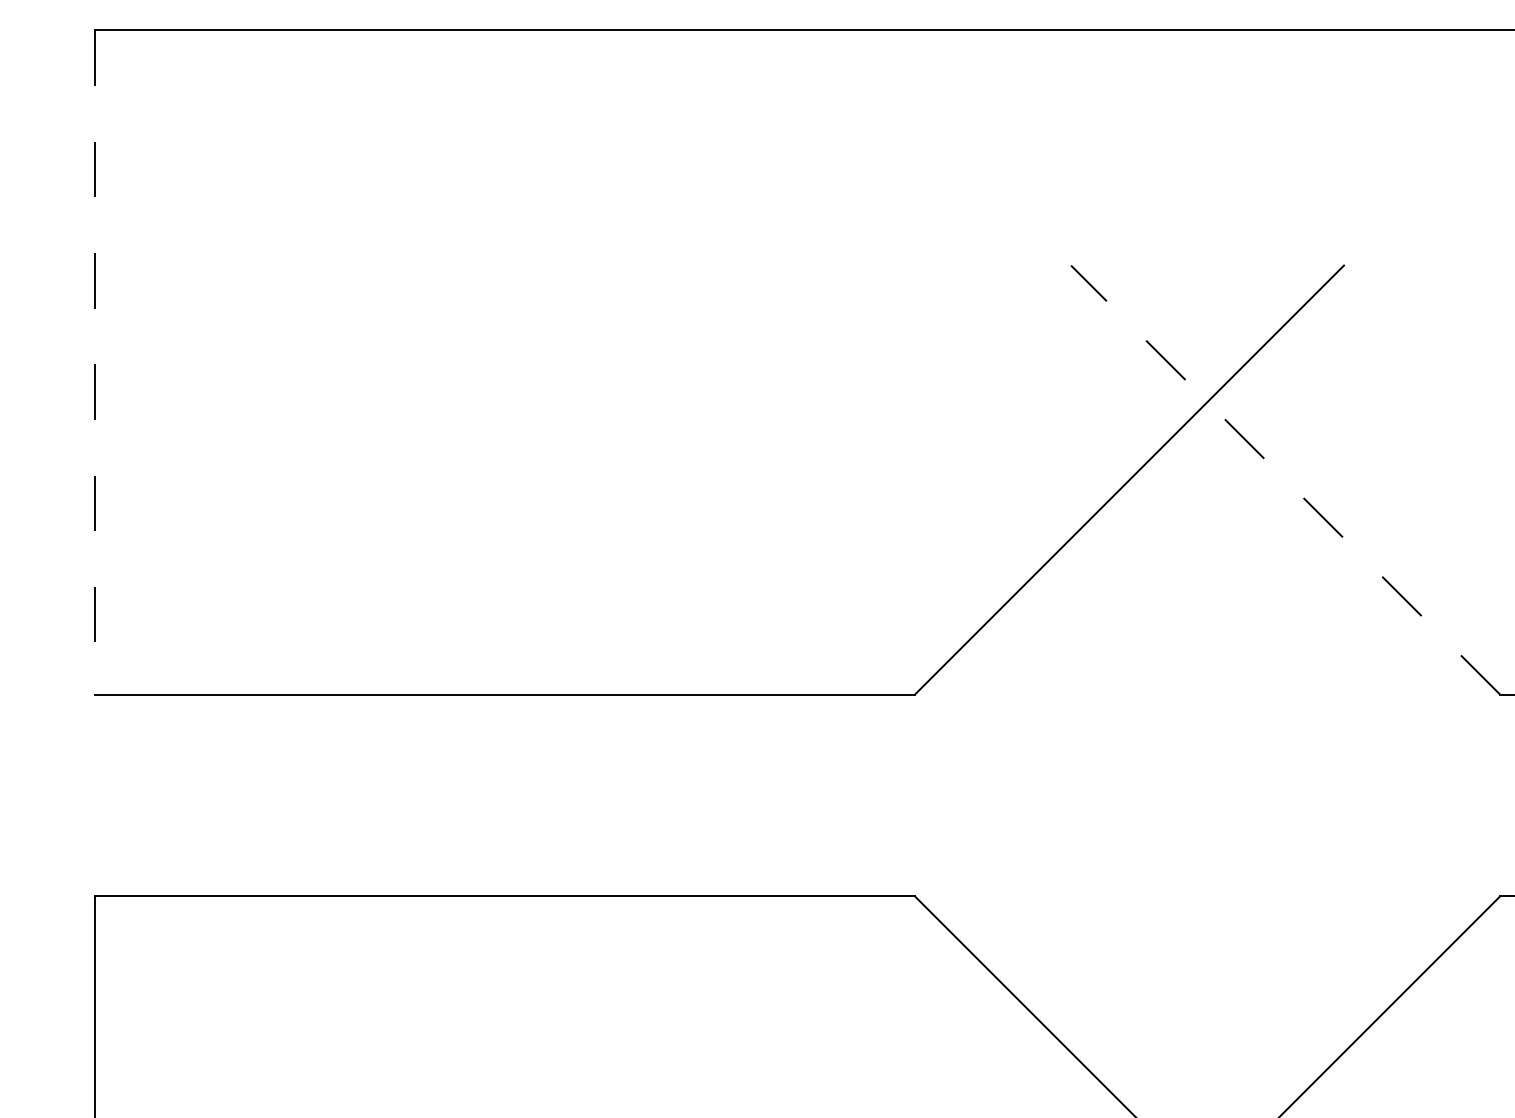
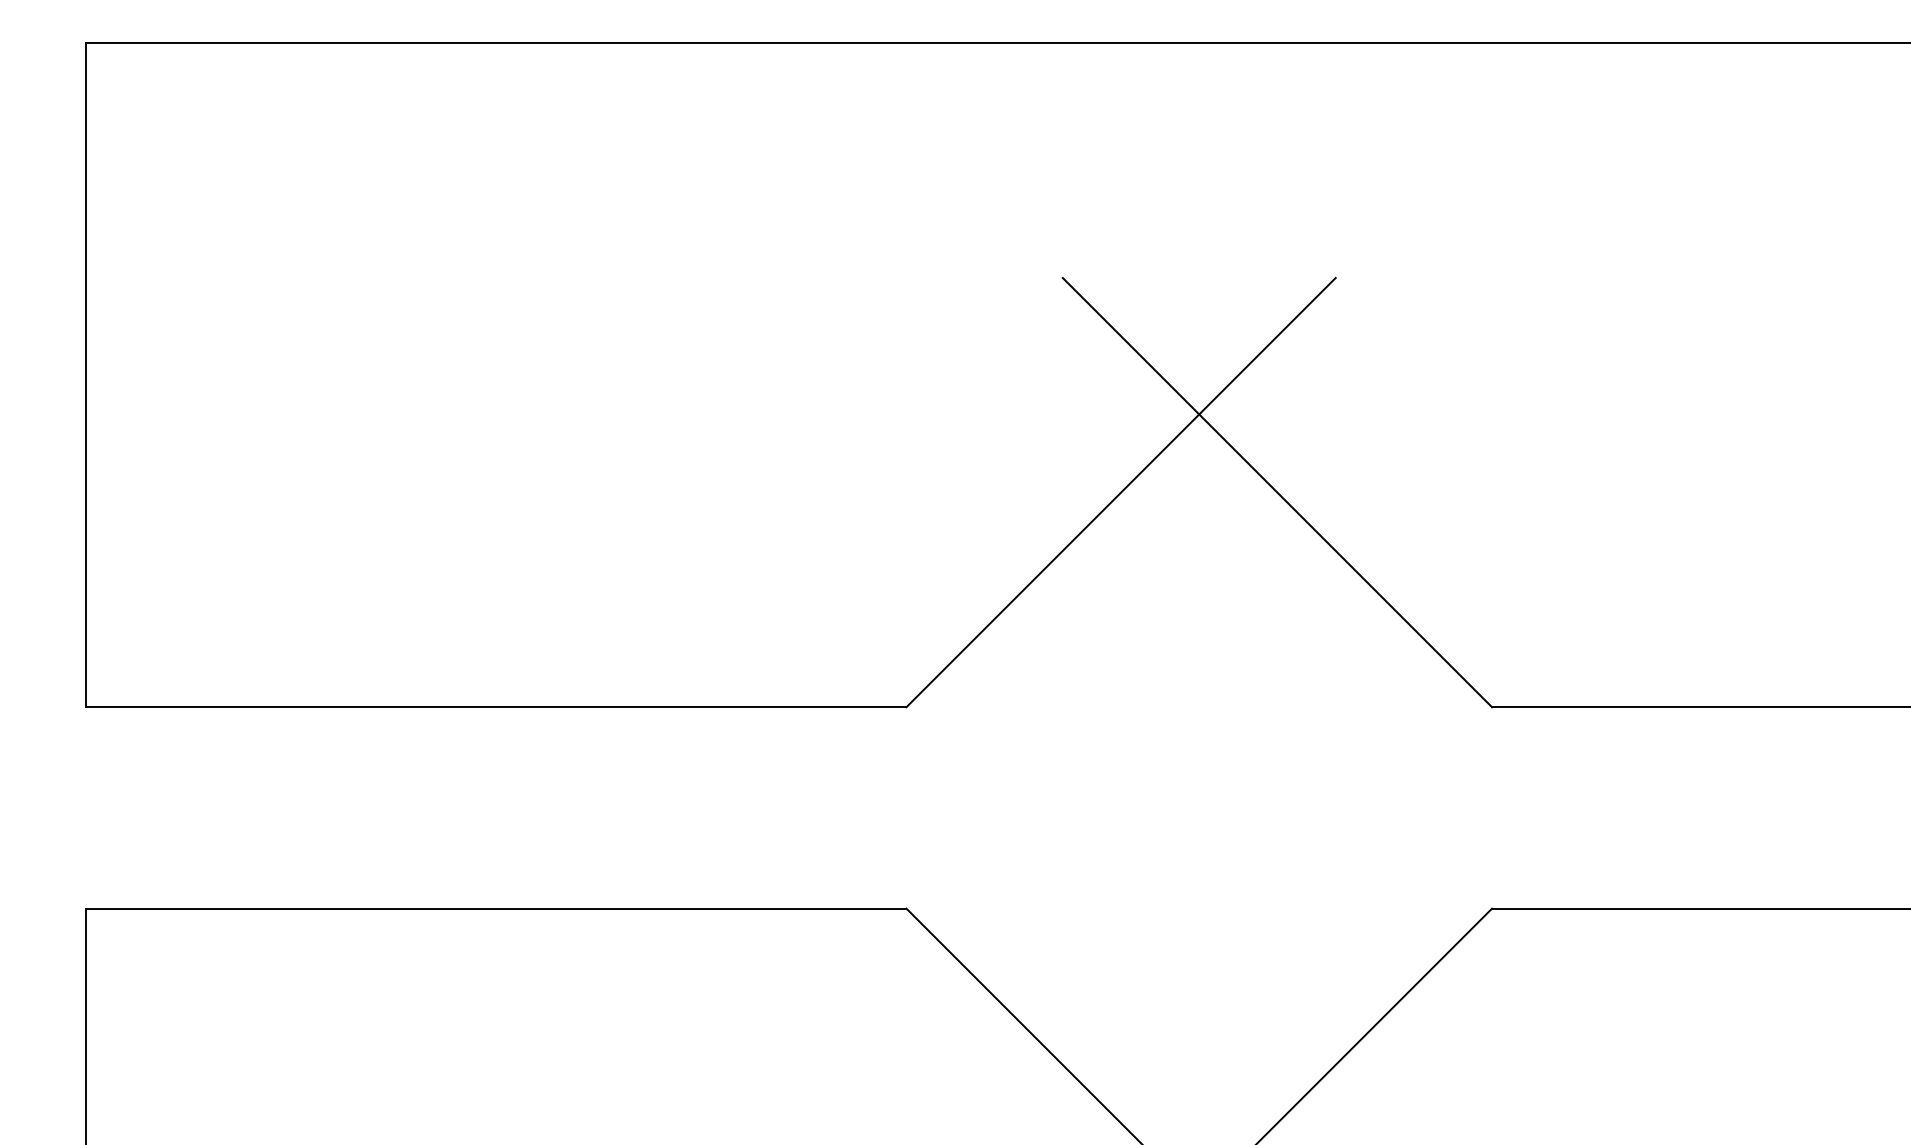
line: (94, 363) -> (86, 375), dashed -> solid
line: (1285, 480) -> (1277, 492), dashed -> solid

